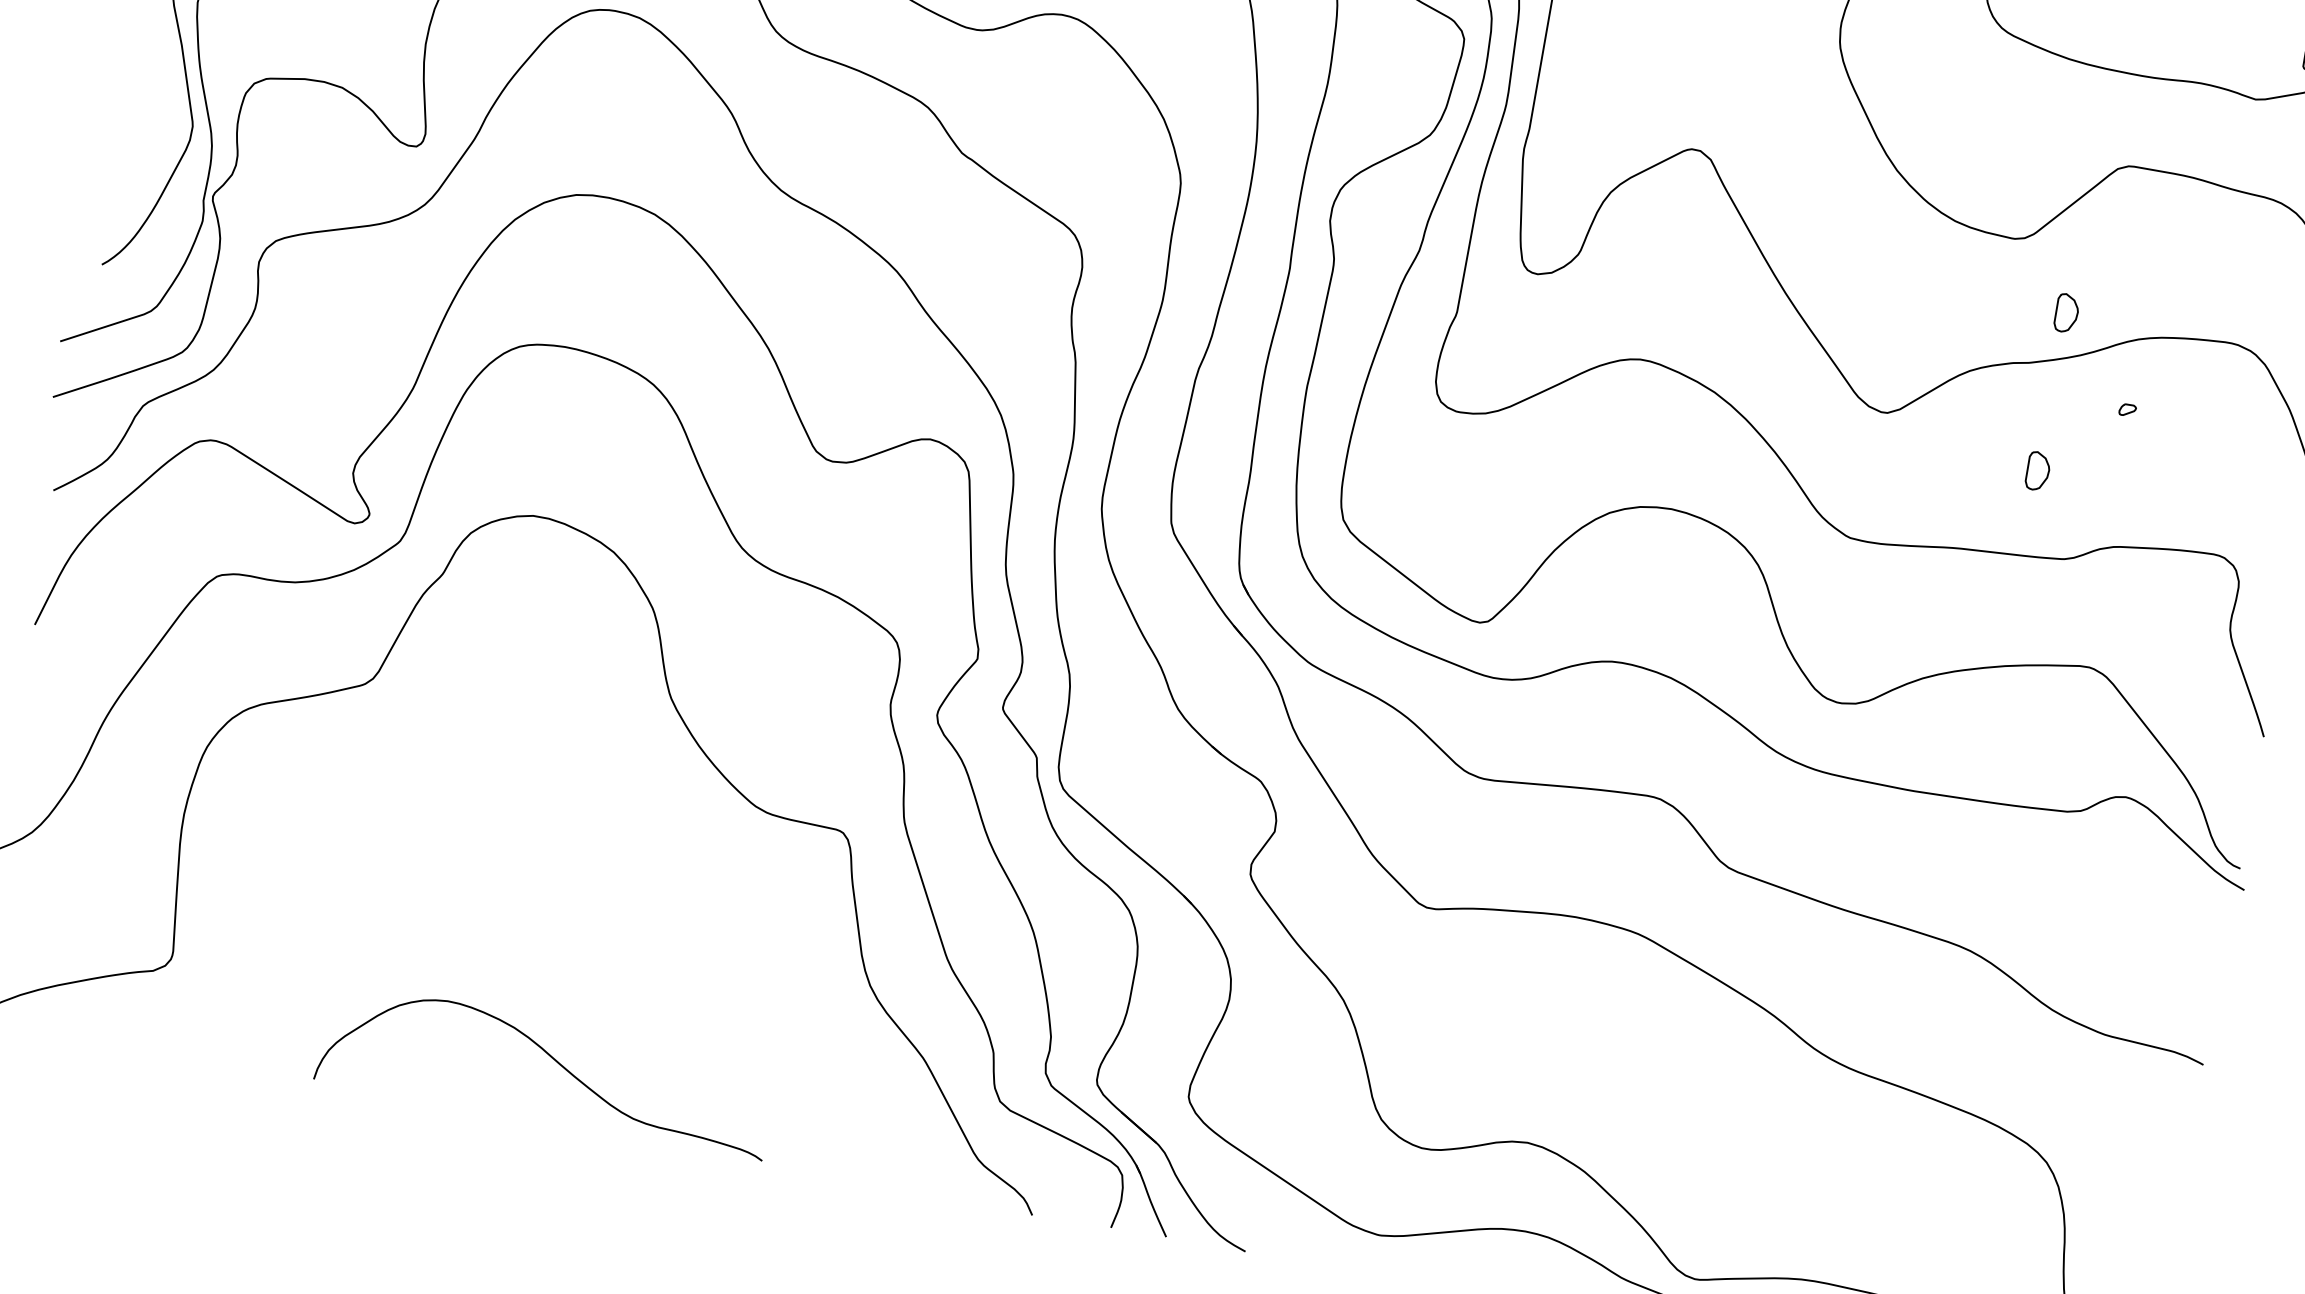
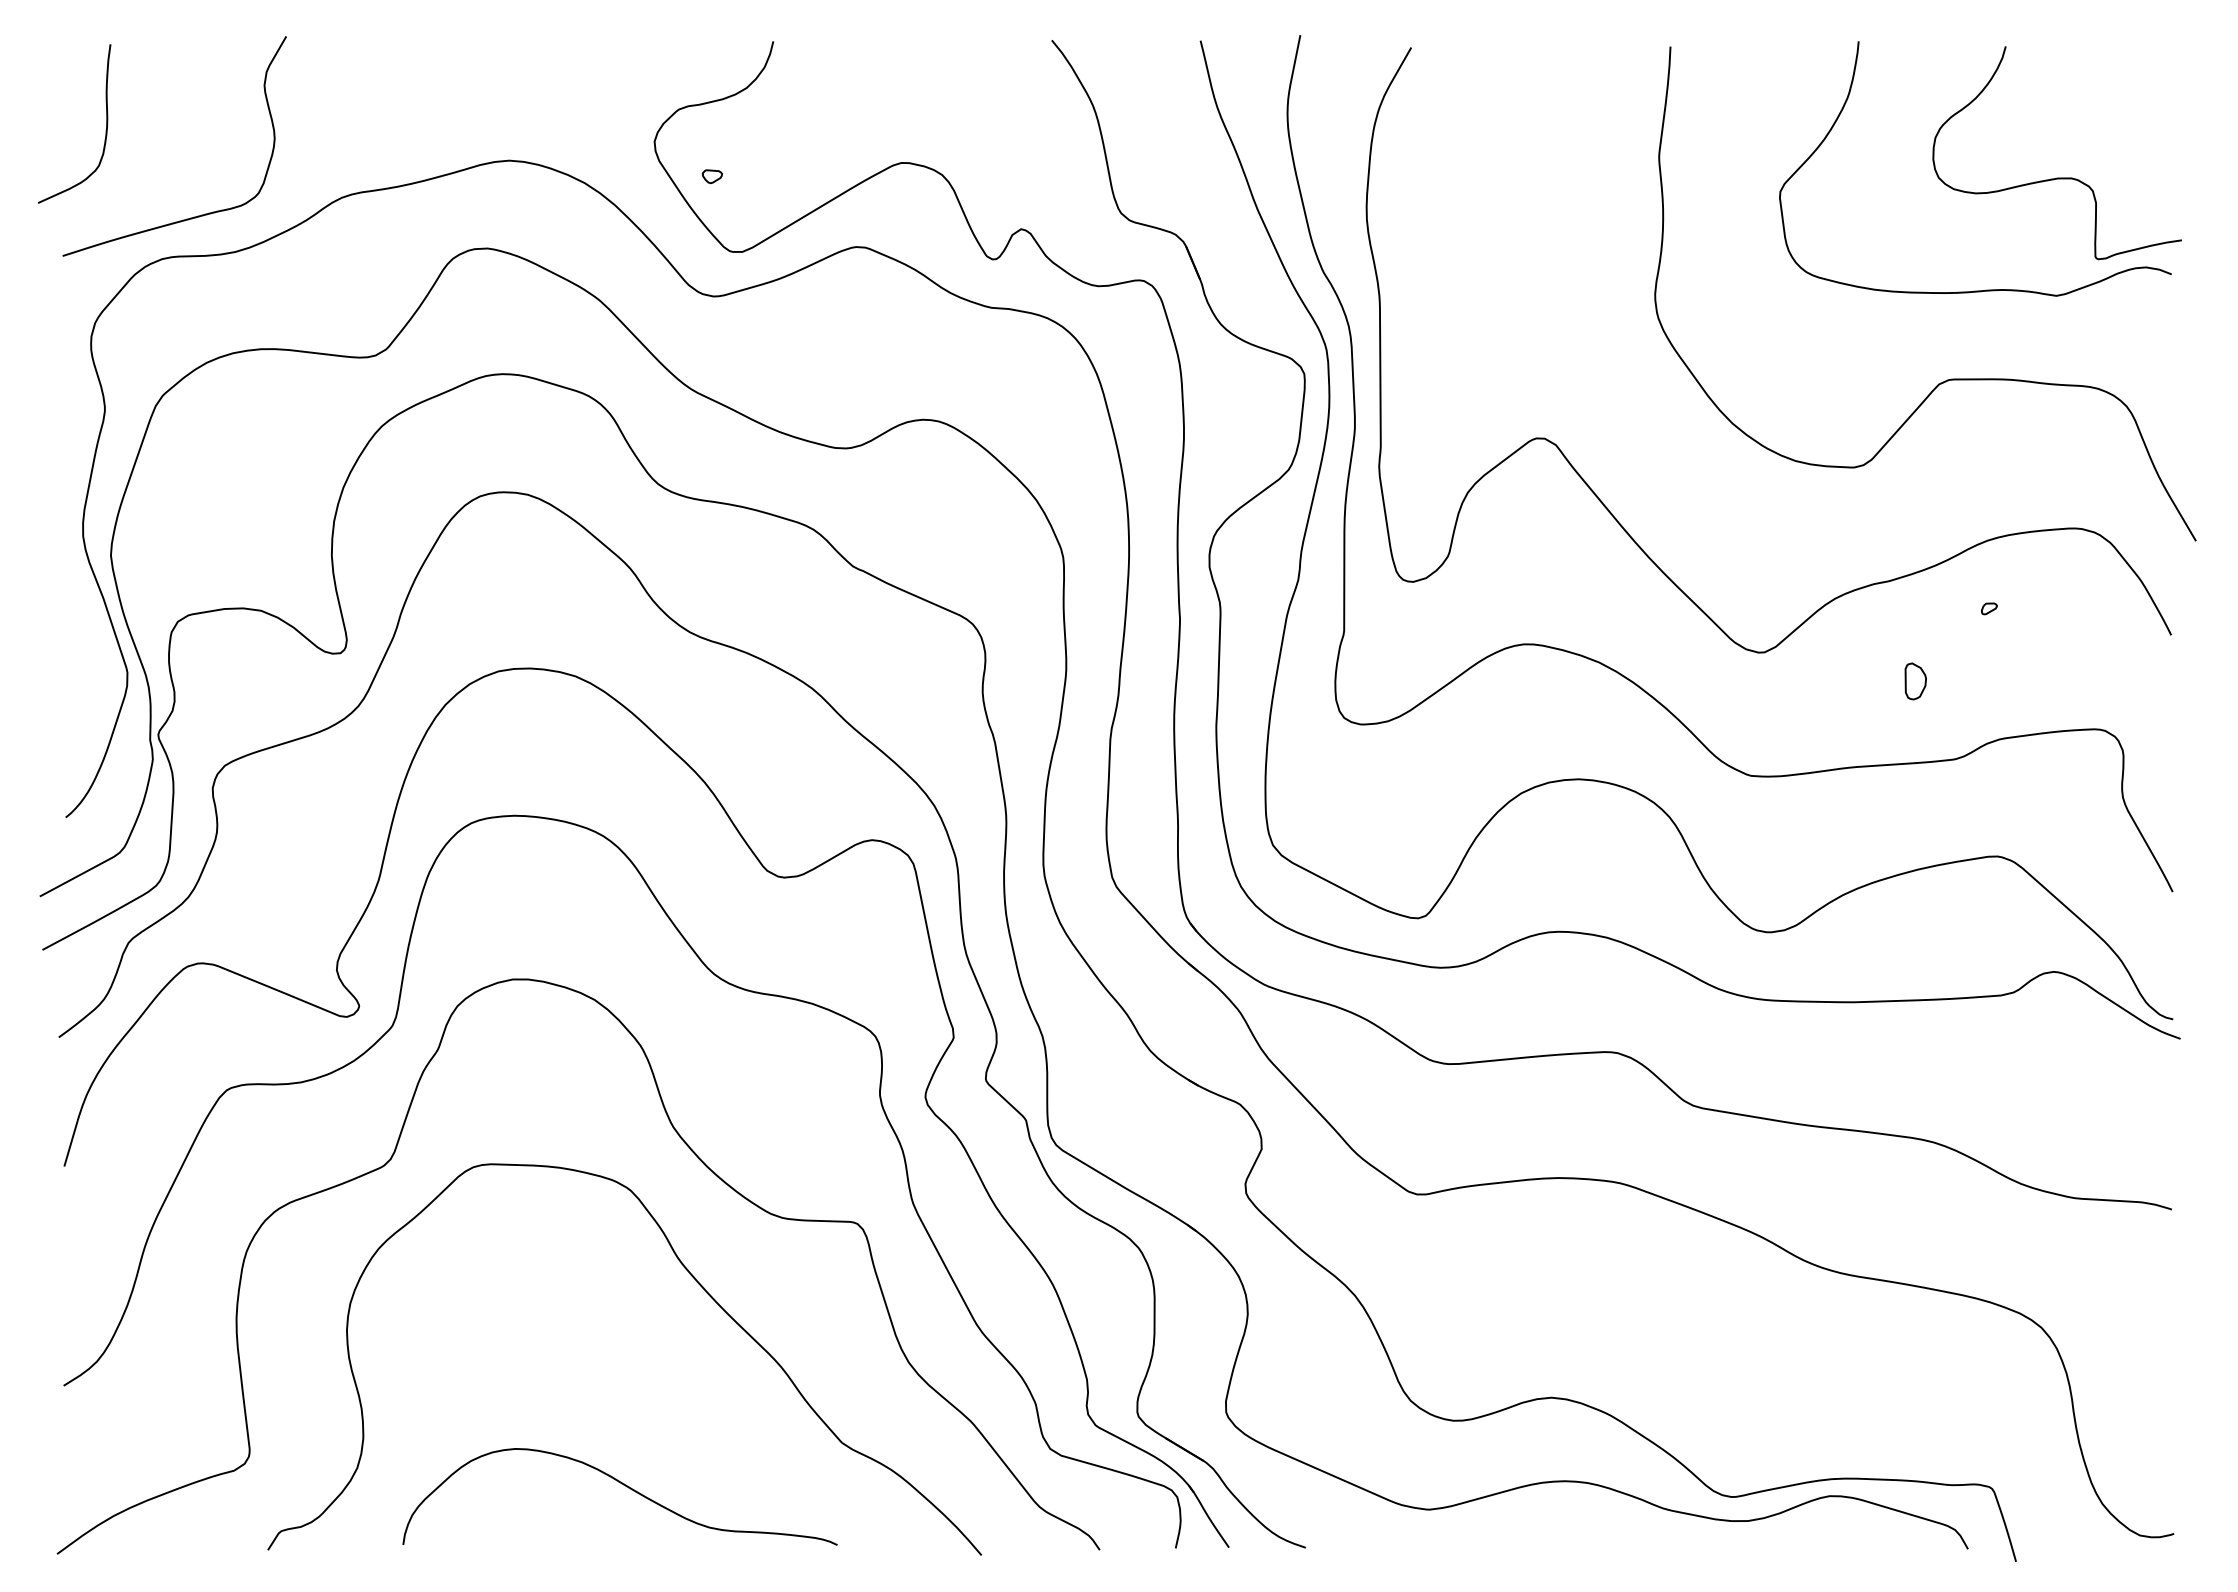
part: (2066, 313) -> (1915, 528), removed
curve: (674, 876) -> (706, 1293), added

